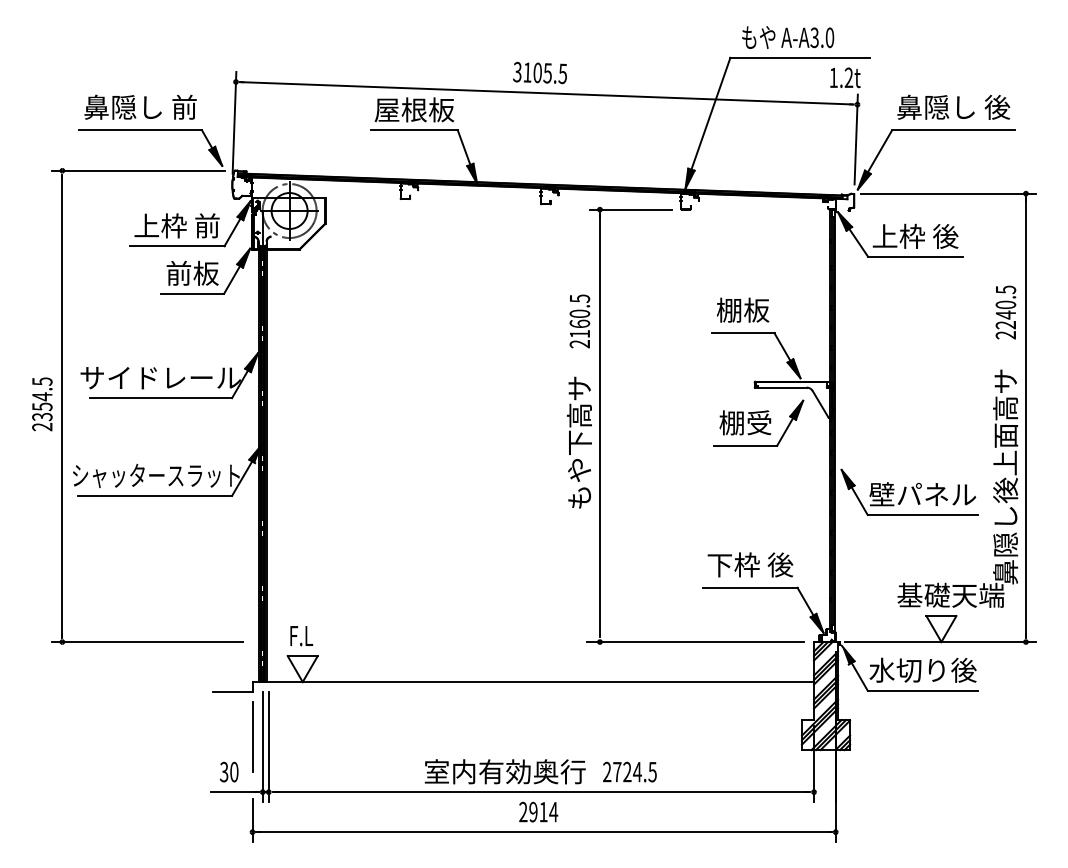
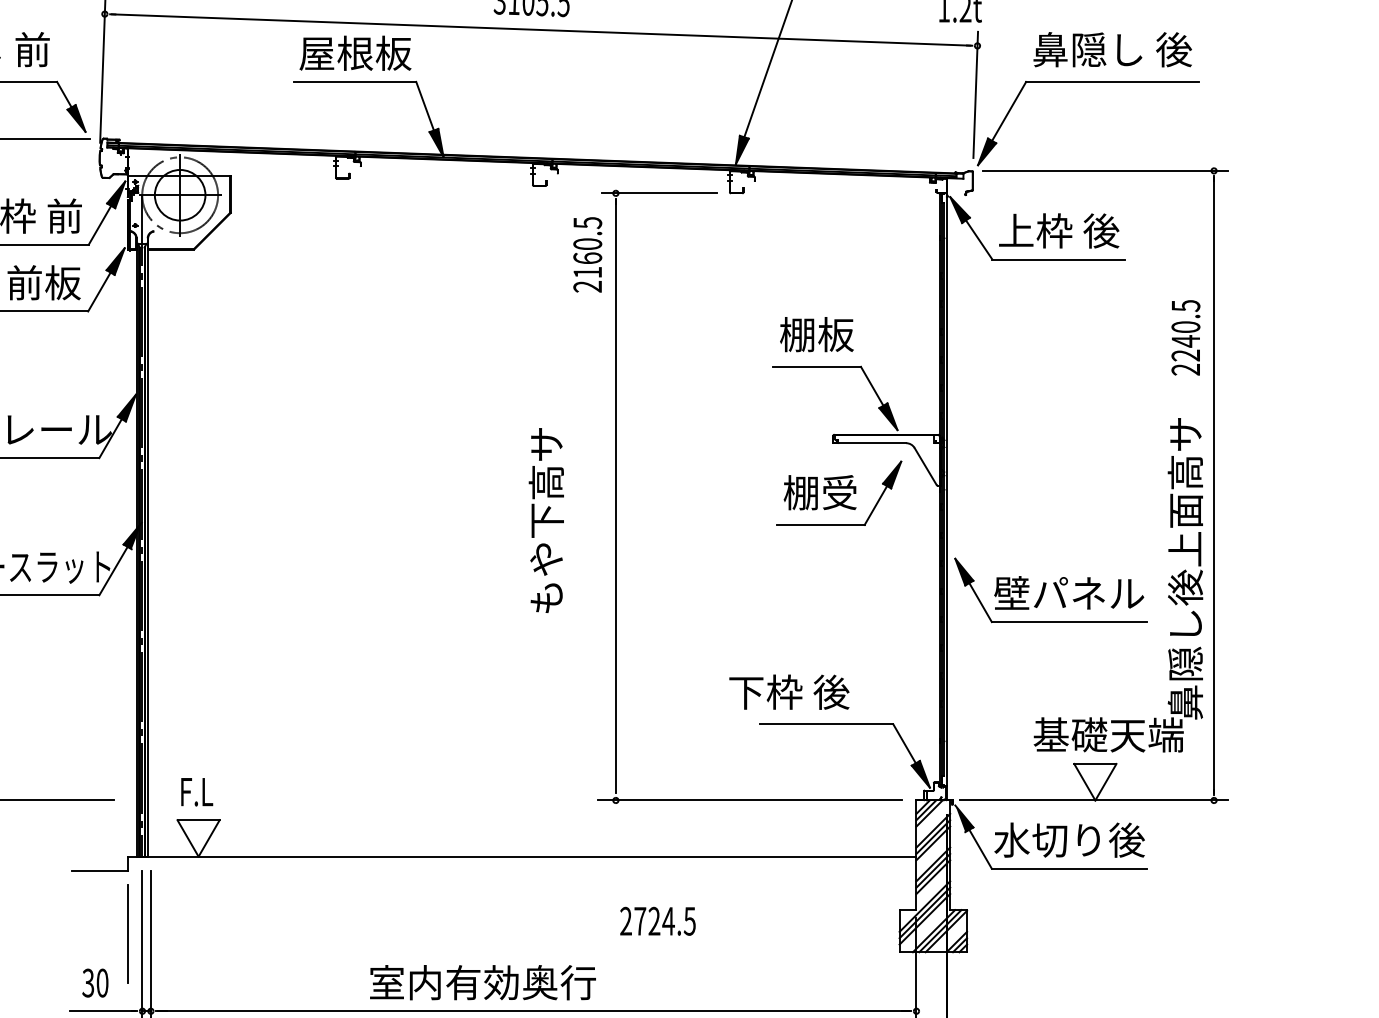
text: (579, 321) -> (587, 254), moved
text: (579, 442) -> (546, 520), moved
text: (750, 564) -> (789, 691), moved
text: (629, 771) -> (657, 920), moved

